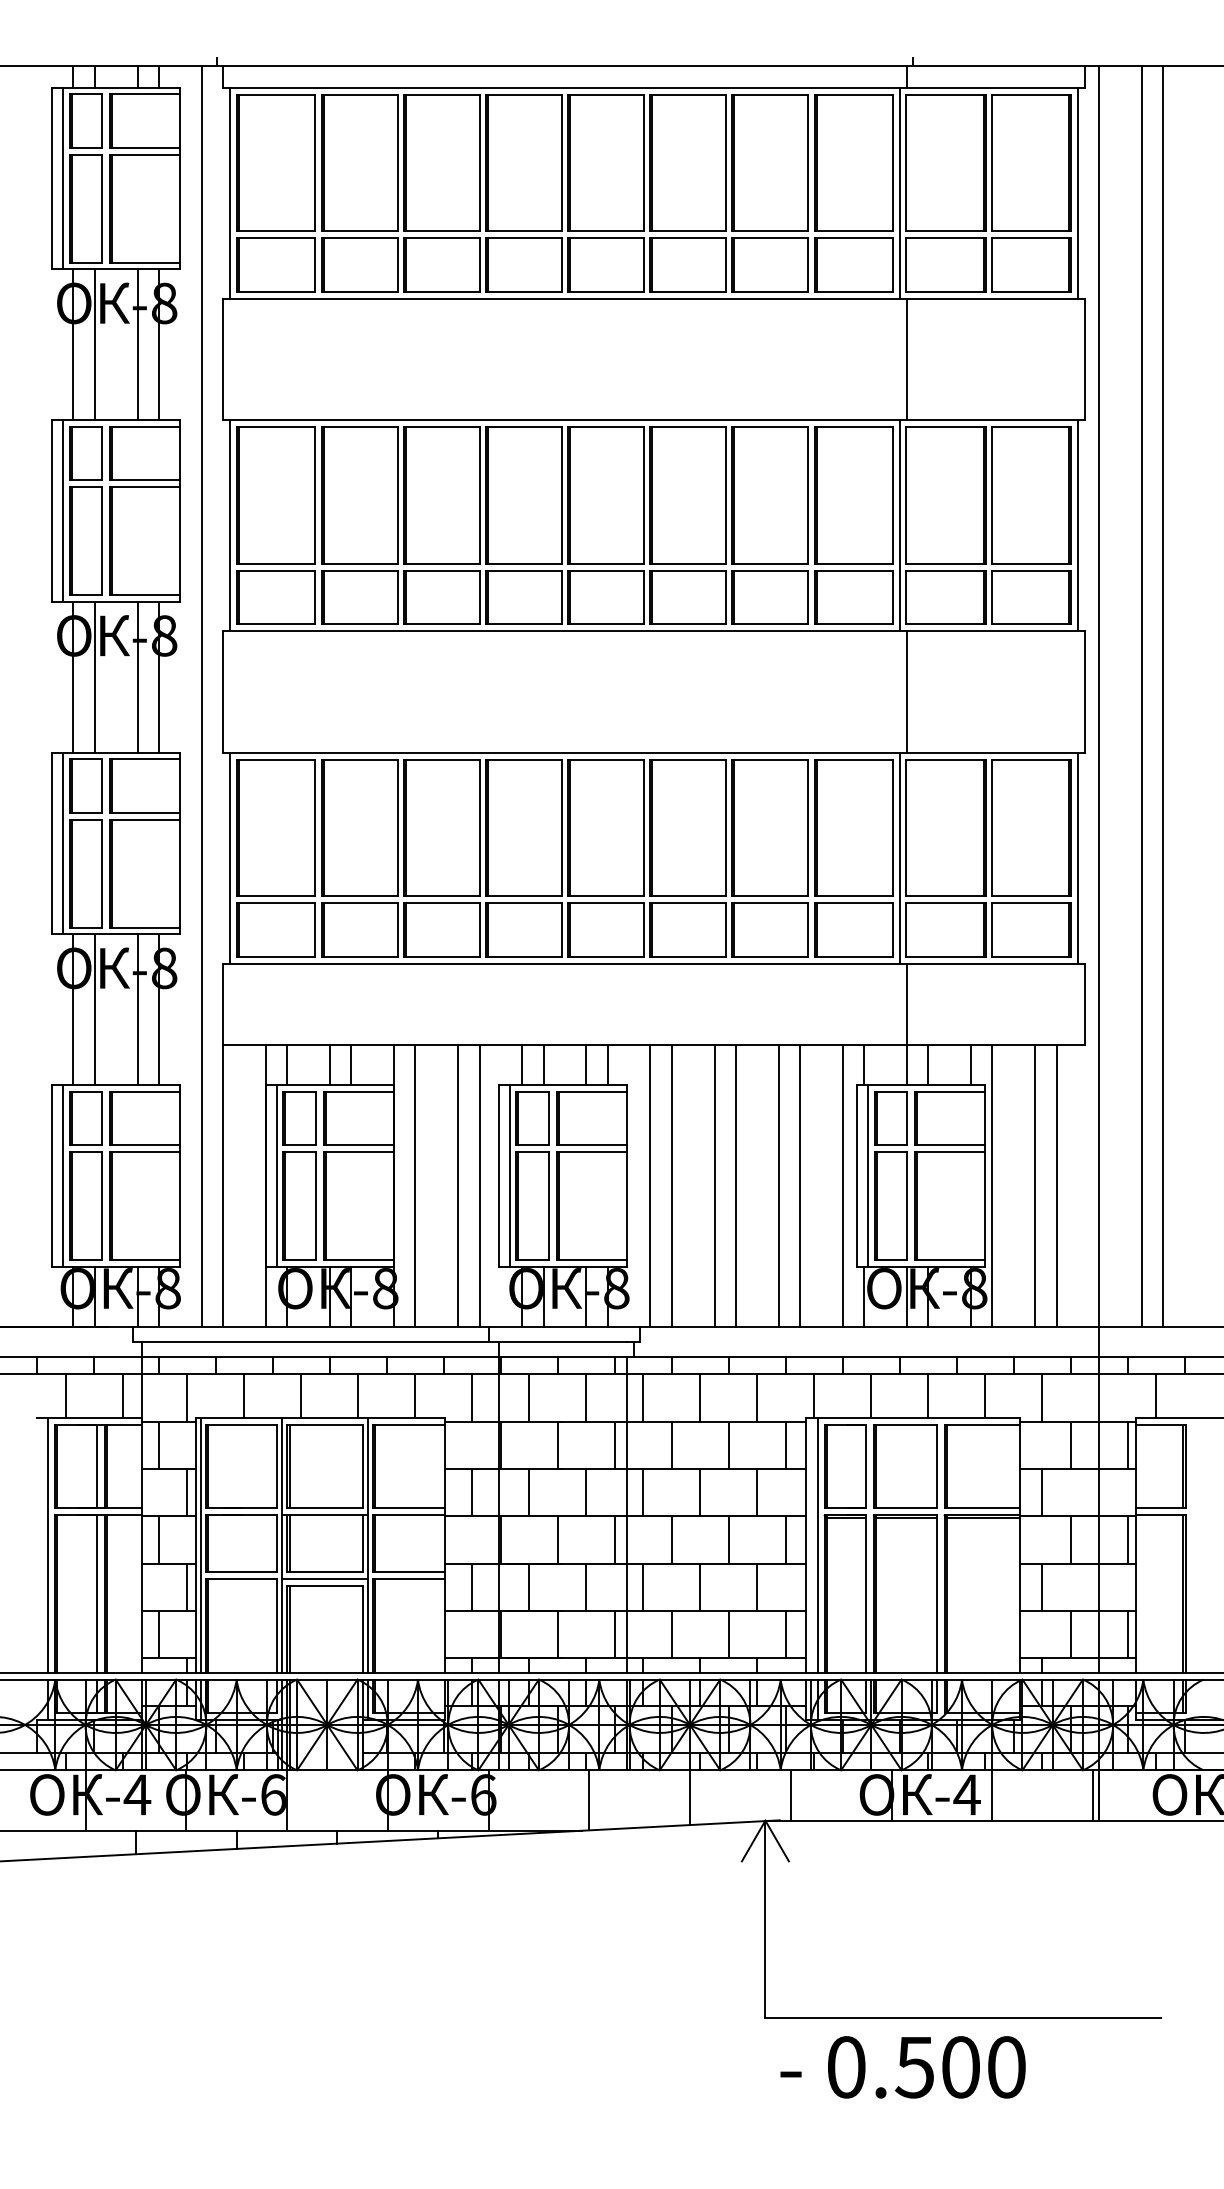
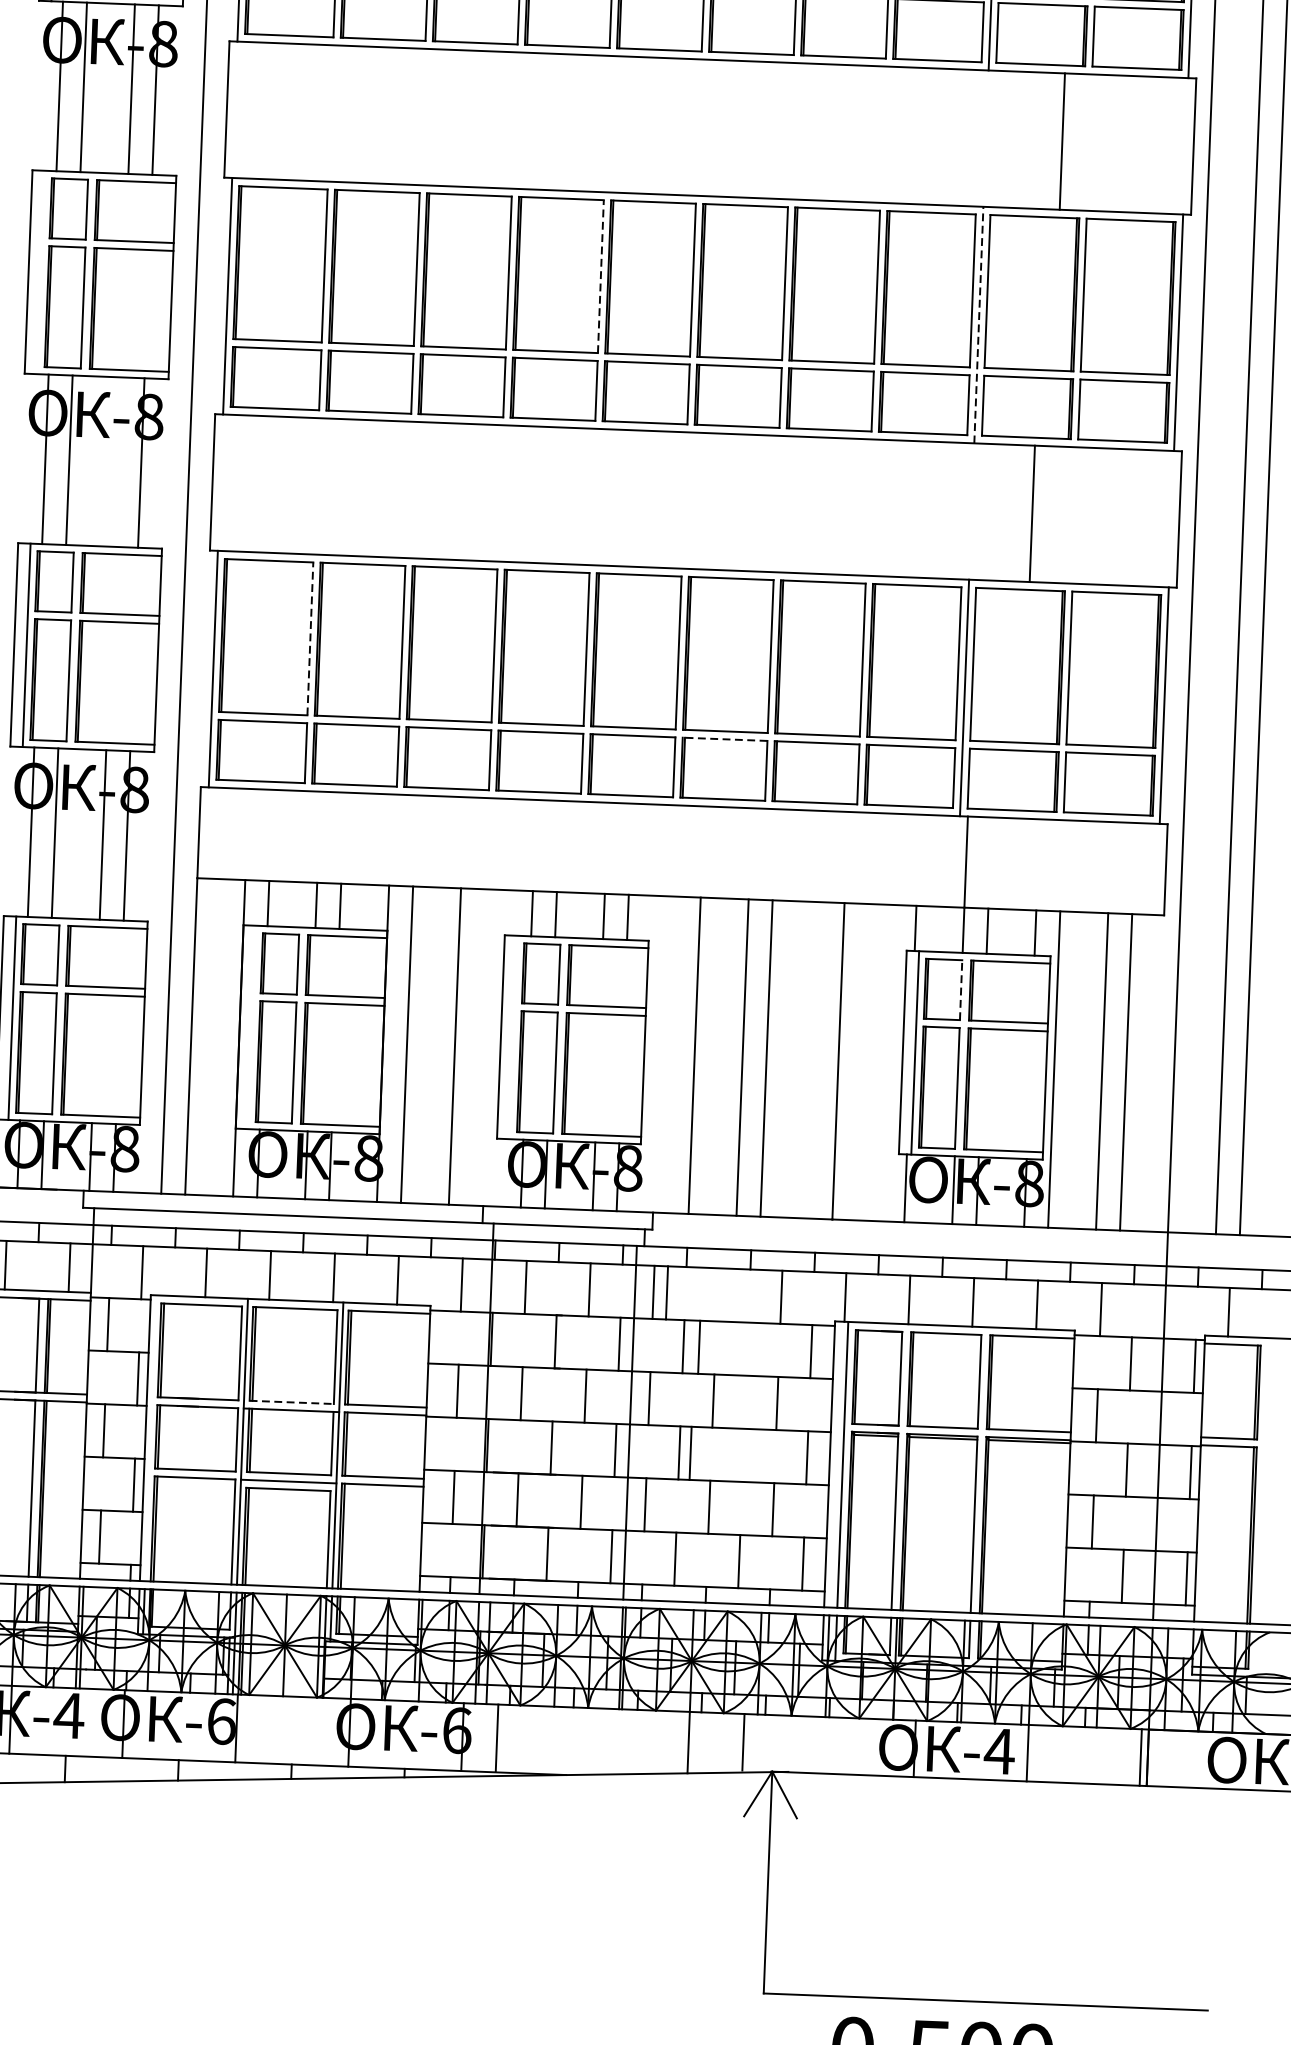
line: (906, 359) -> (1061, 141), moved
line: (561, 495) -> (600, 276), solid -> dashed
line: (63, 510) -> (41, 271), removed
line: (899, 525) -> (978, 324), solid -> dashed
line: (137, 676) -> (117, 461), removed
line: (906, 691) -> (1031, 513), moved
line: (315, 827) -> (310, 638), solid -> dashed
line: (688, 903) -> (725, 739), solid -> dashed
line: (906, 1118) -> (960, 990), solid -> dashed
line: (276, 1175) -> (251, 1026), removed
line: (509, 1175) -> (513, 1037), removed
line: (479, 1185) -> (478, 1046), removed
line: (650, 1185) -> (670, 1054), removed
line: (778, 1185) -> (814, 1059), removed
line: (842, 1185) -> (886, 1062), removed
line: (700, 1397) -> (667, 1292), moved
line: (728, 1445) -> (698, 1347), moved
line: (325, 1508) -> (292, 1402), solid -> dashed
line: (728, 1539) -> (690, 1452), moved
line: (200, 1544) -> (150, 1437), removed
line: (790, 1795) -> (743, 1742), moved
line: (589, 1800) -> (497, 1738), moved

